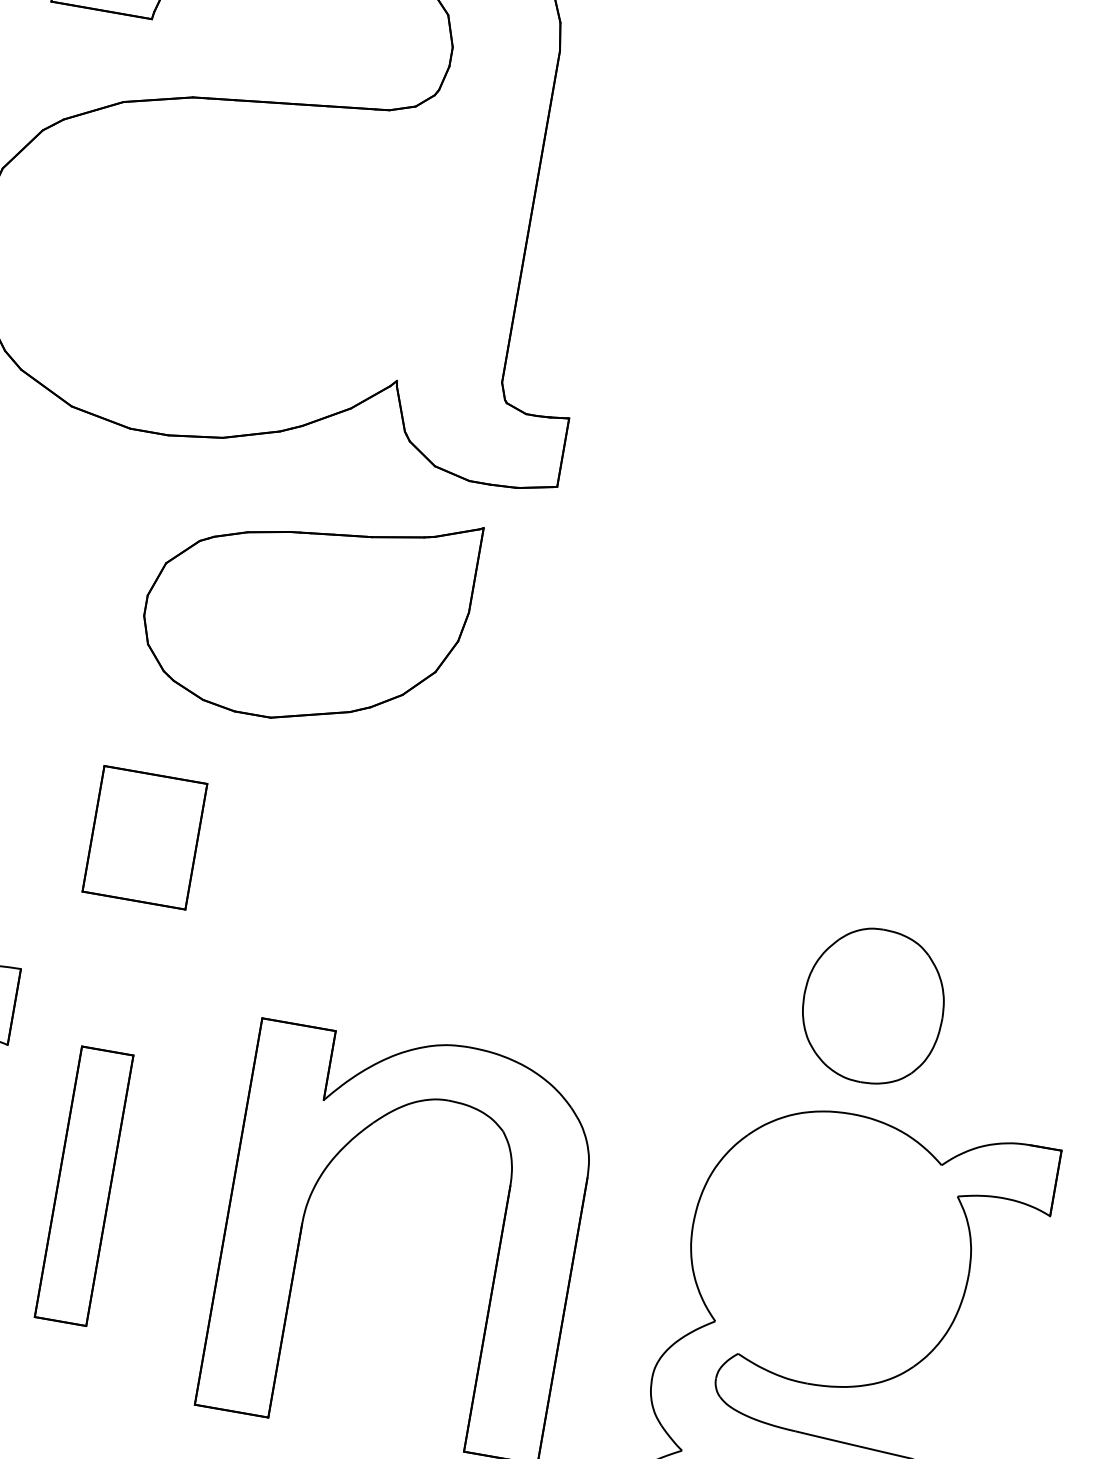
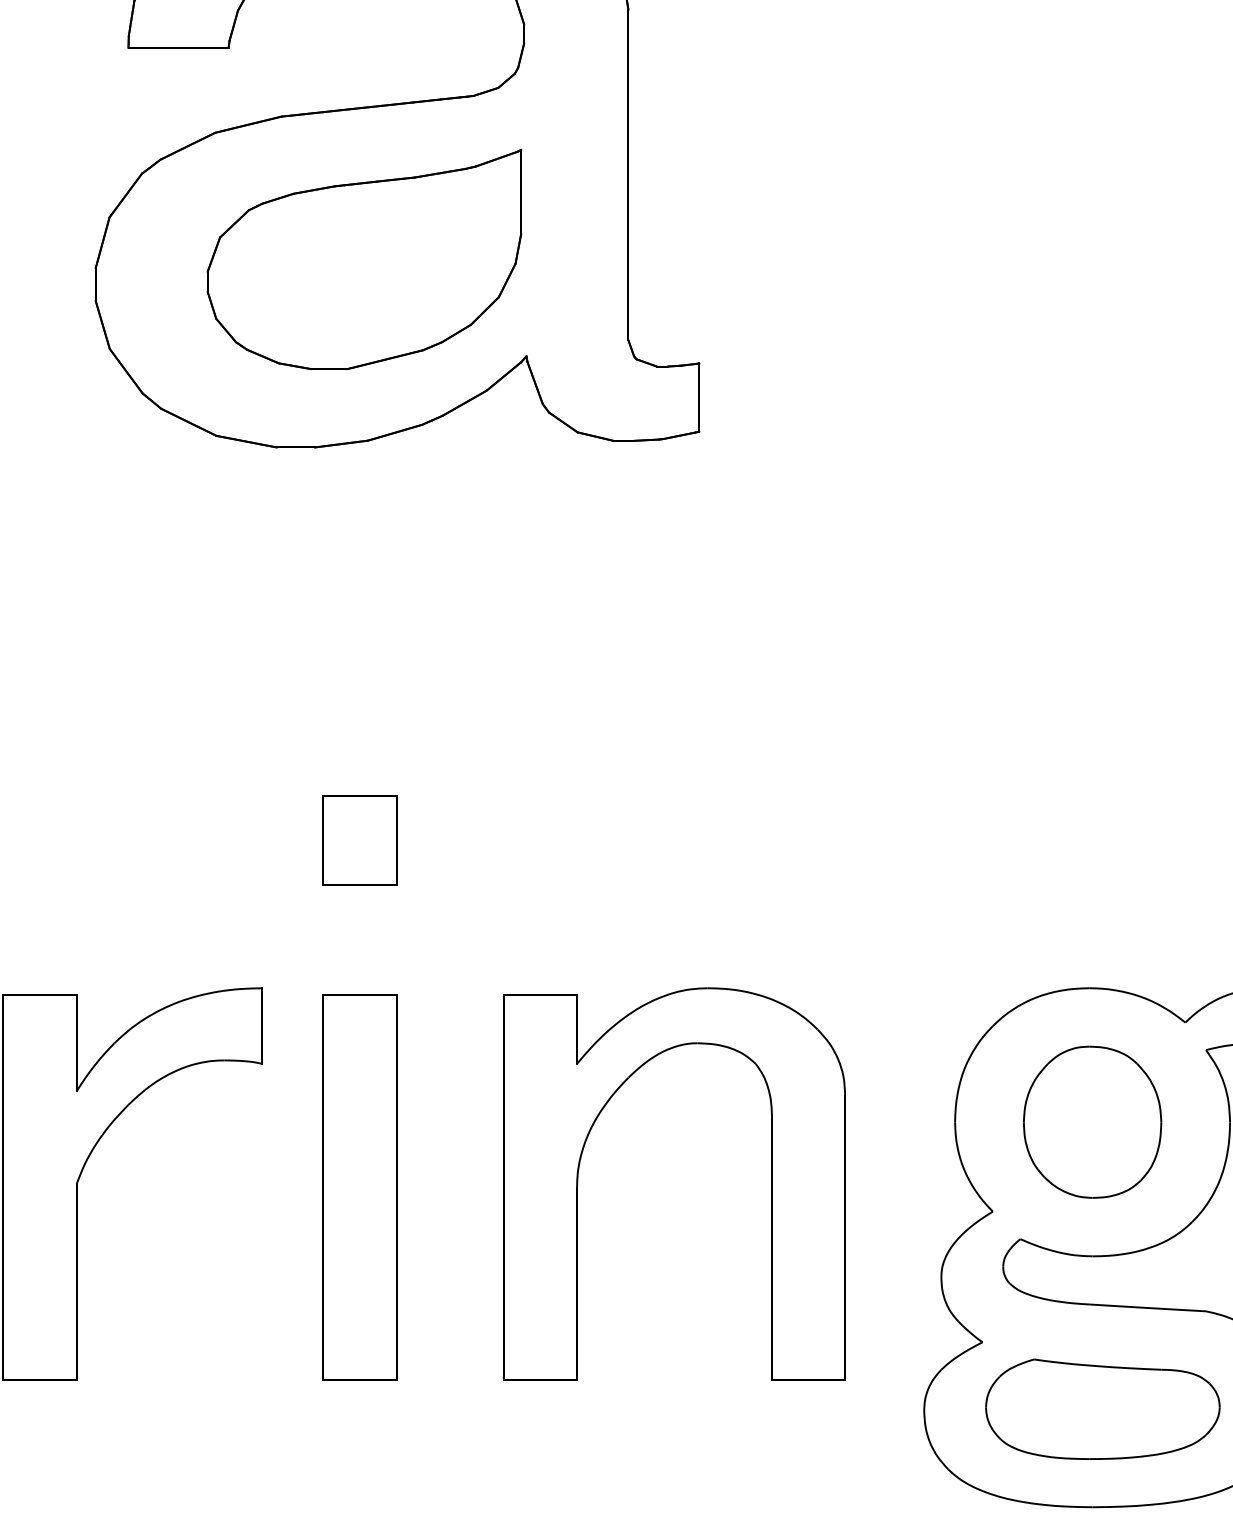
part: (307, 610) -> (364, 259), moved
part: (144, 837) -> (359, 840), size x0.71
part: (873, 1005) -> (1092, 1121), moved
part: (83, 1186) -> (359, 1187), size x1.43

